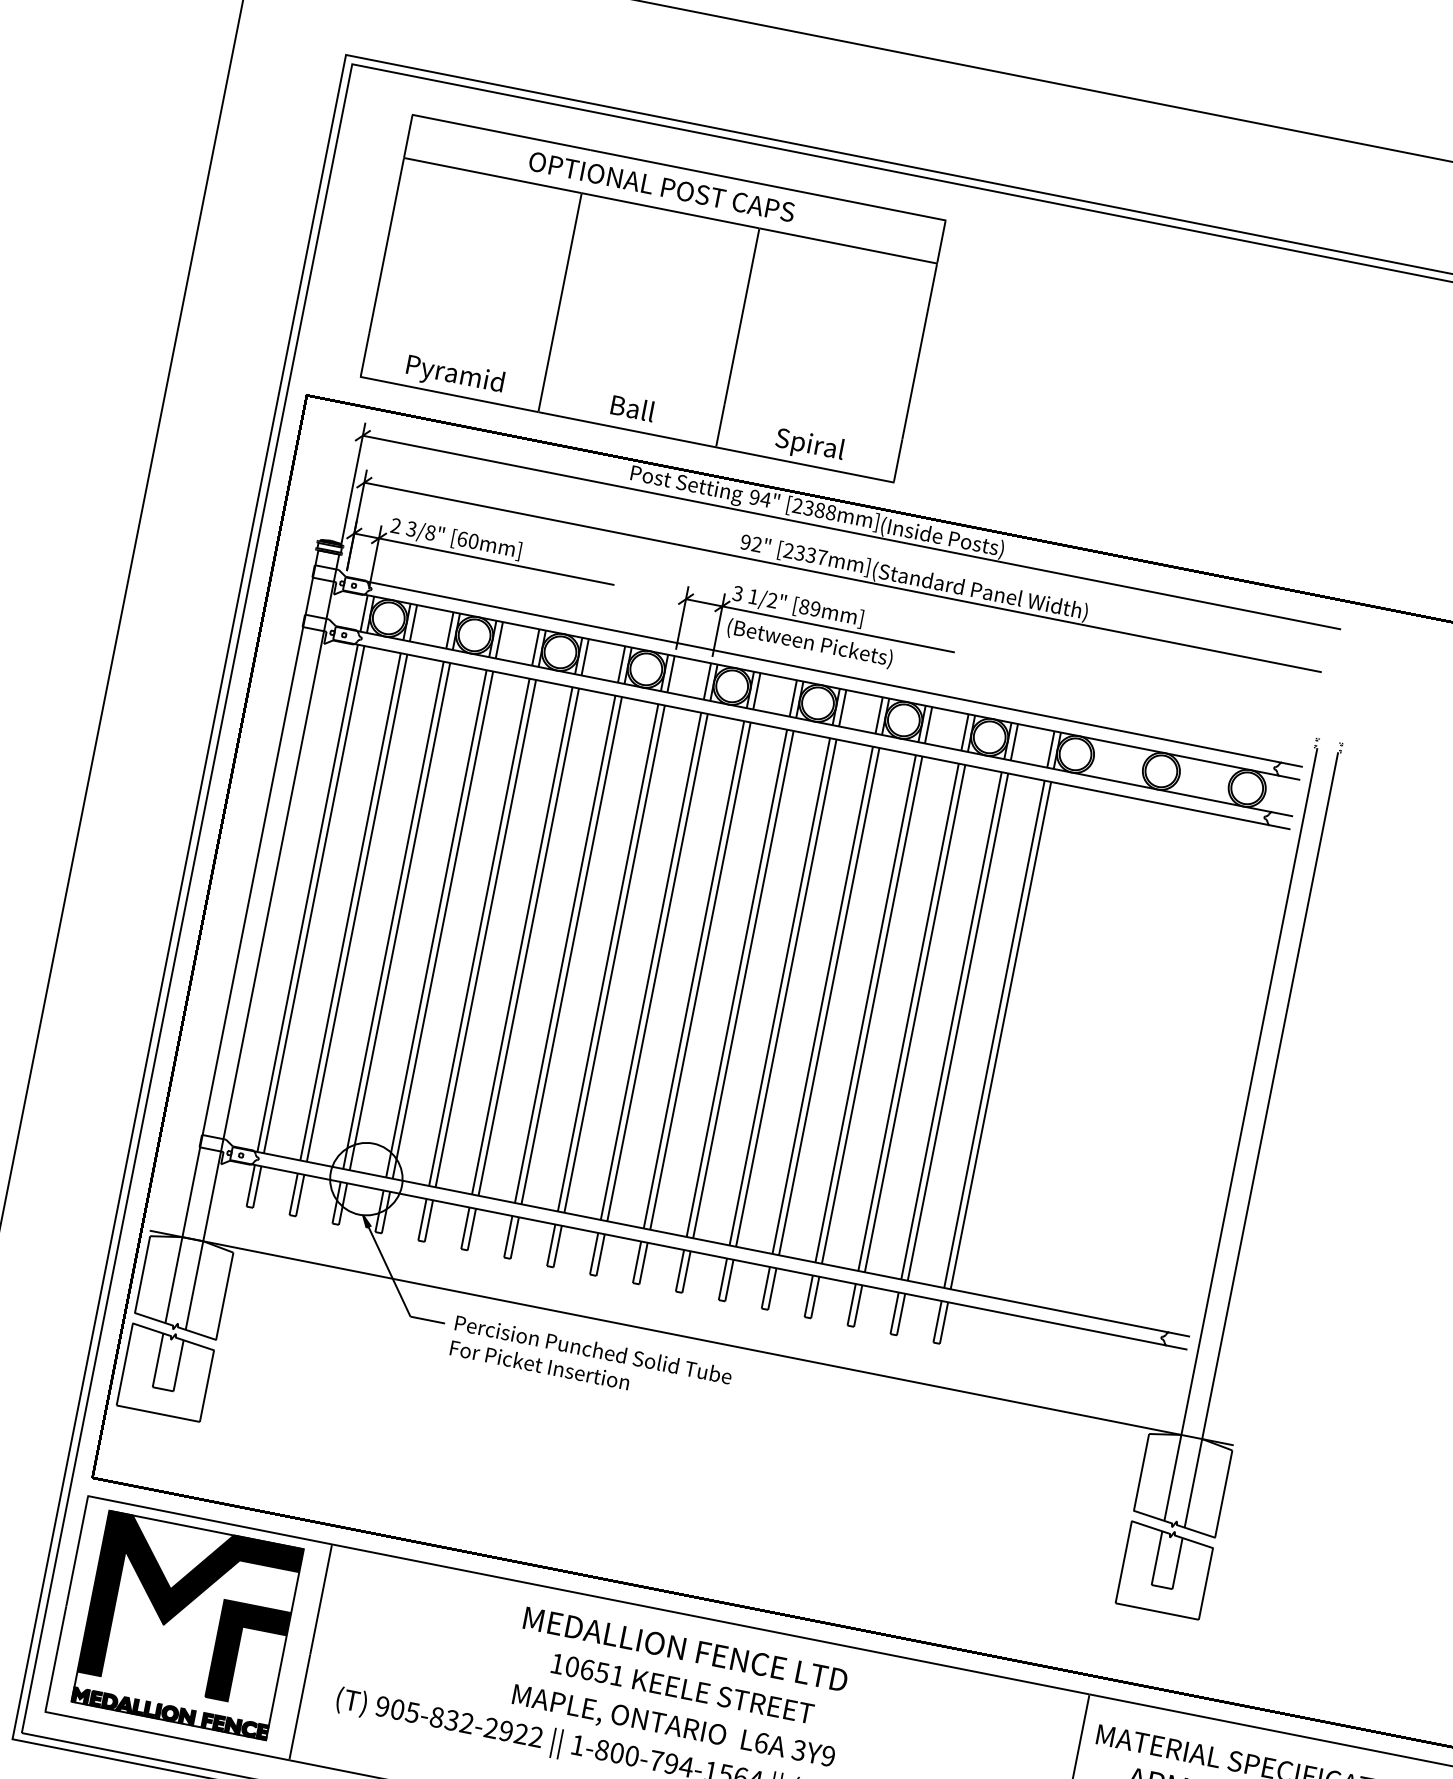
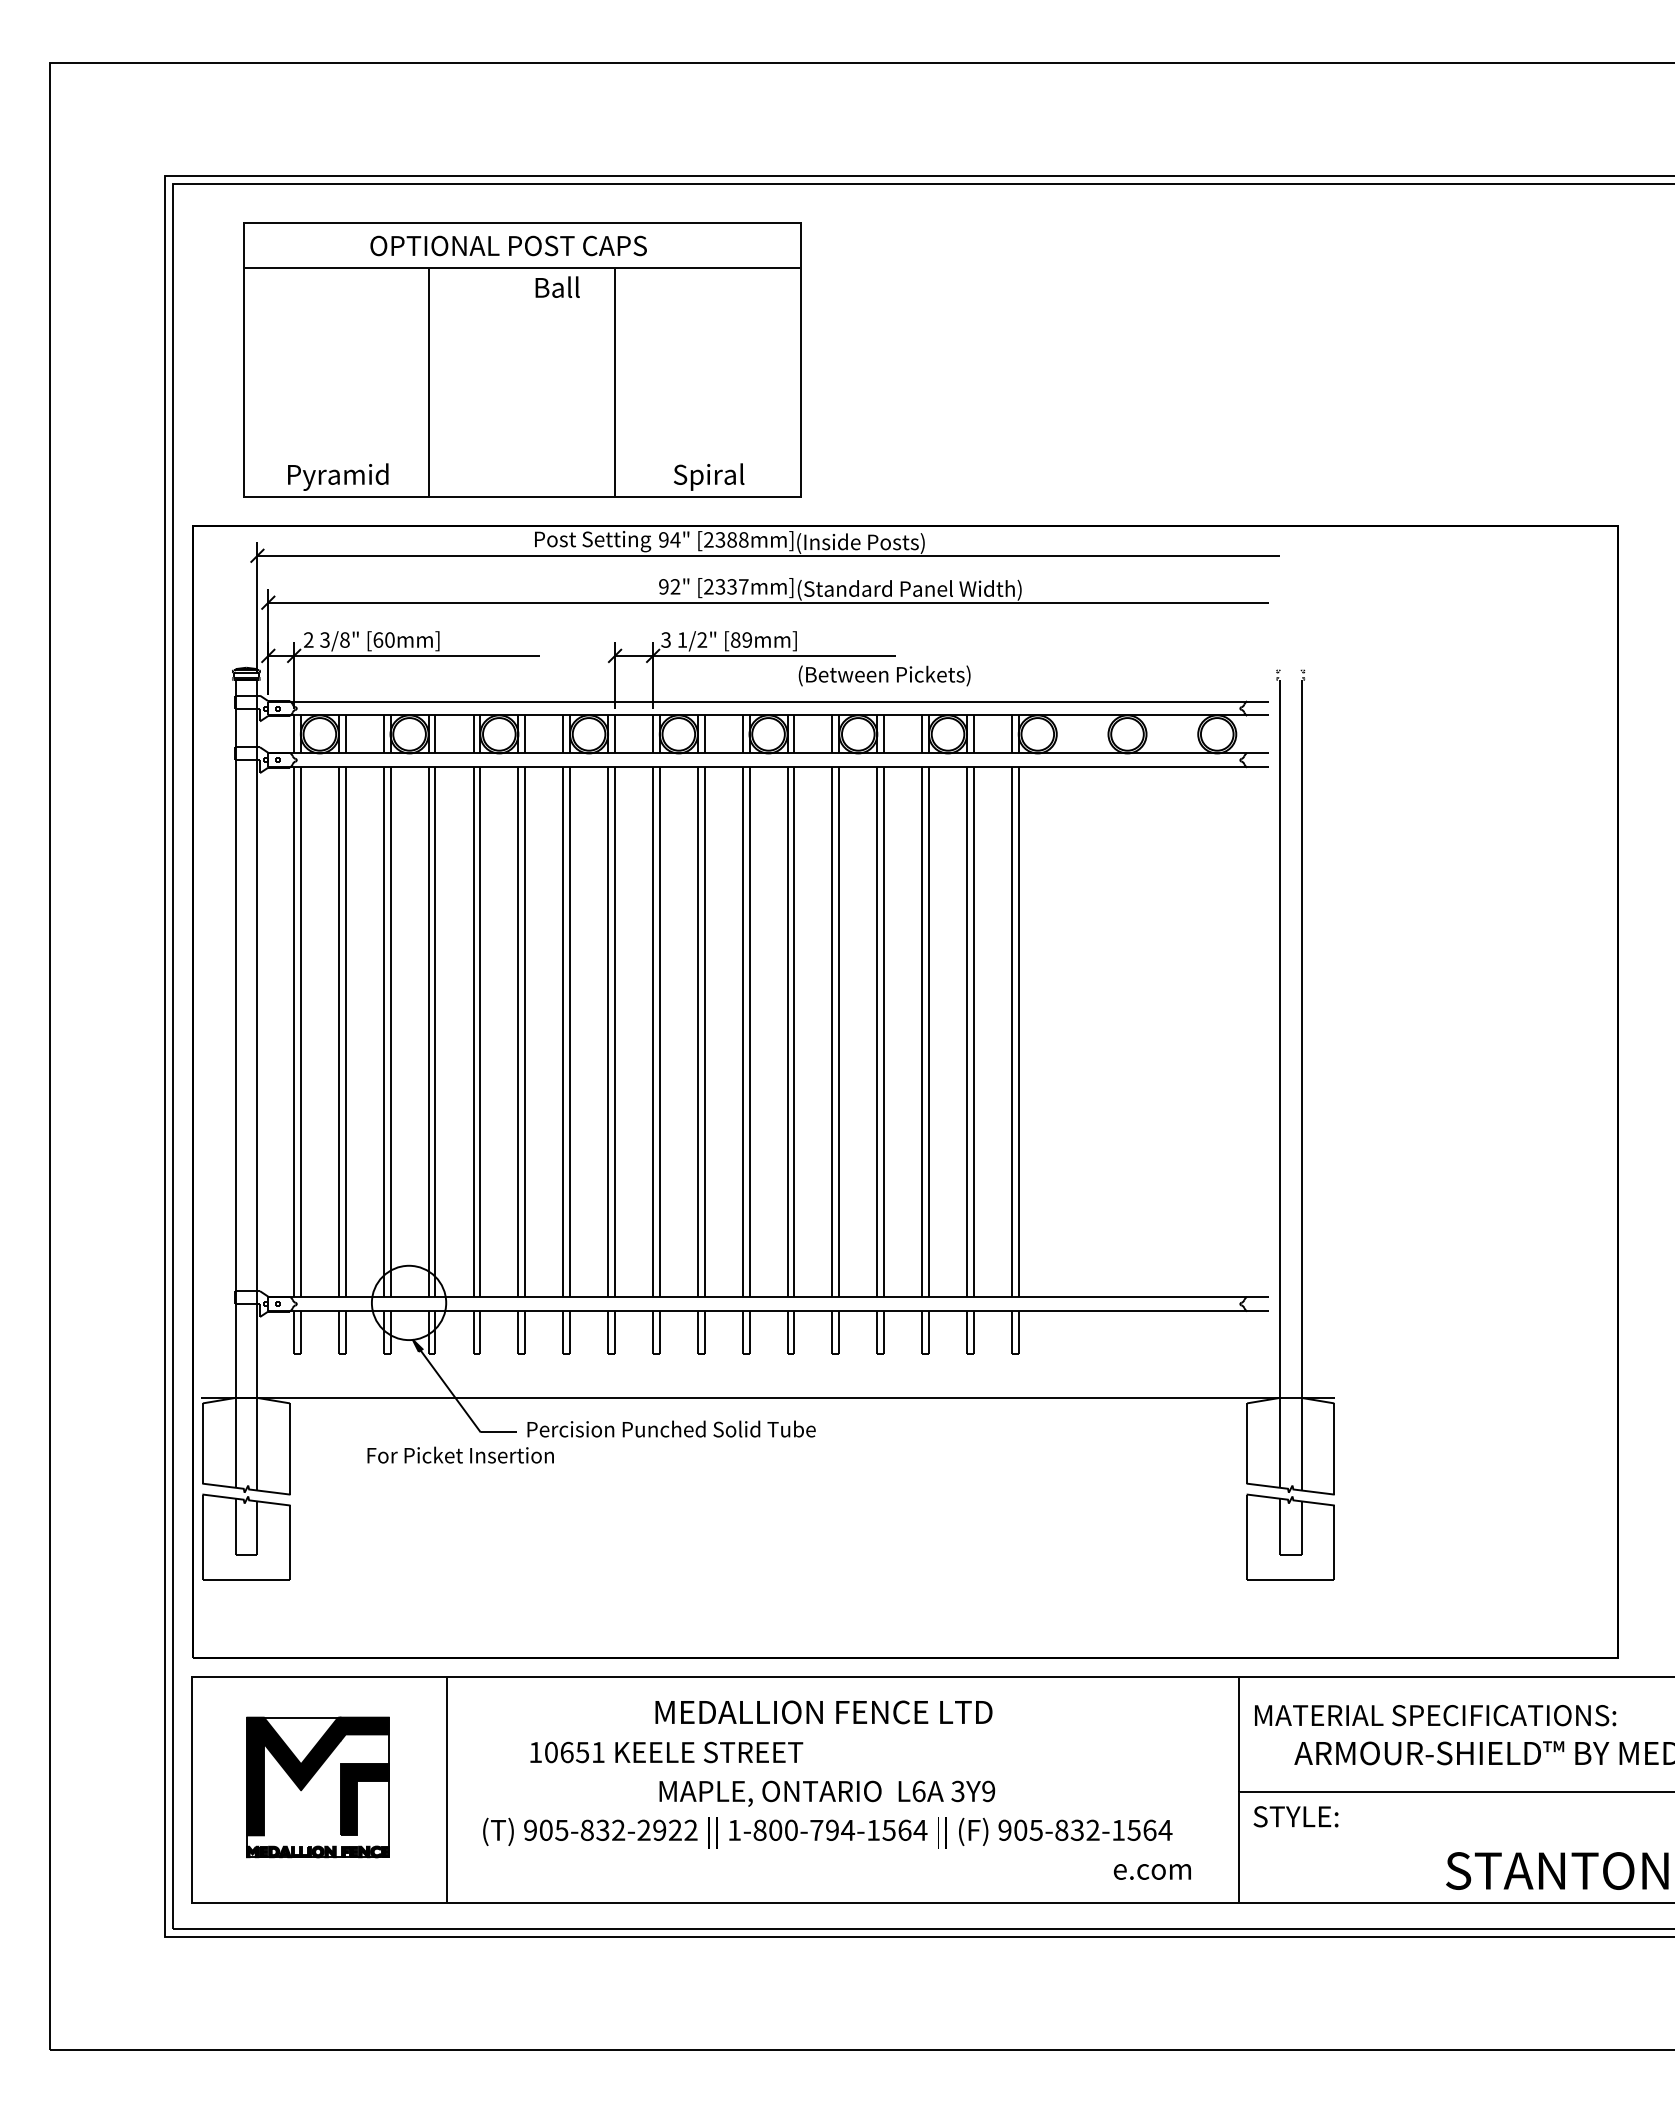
text: (632, 407) -> (557, 286), moved
text: (809, 643) -> (884, 675), moved
text: (539, 1364) -> (460, 1454), moved
part: (187, 1625) -> (317, 1787), size x0.7
text: (682, 1688) -> (666, 1752), moved

